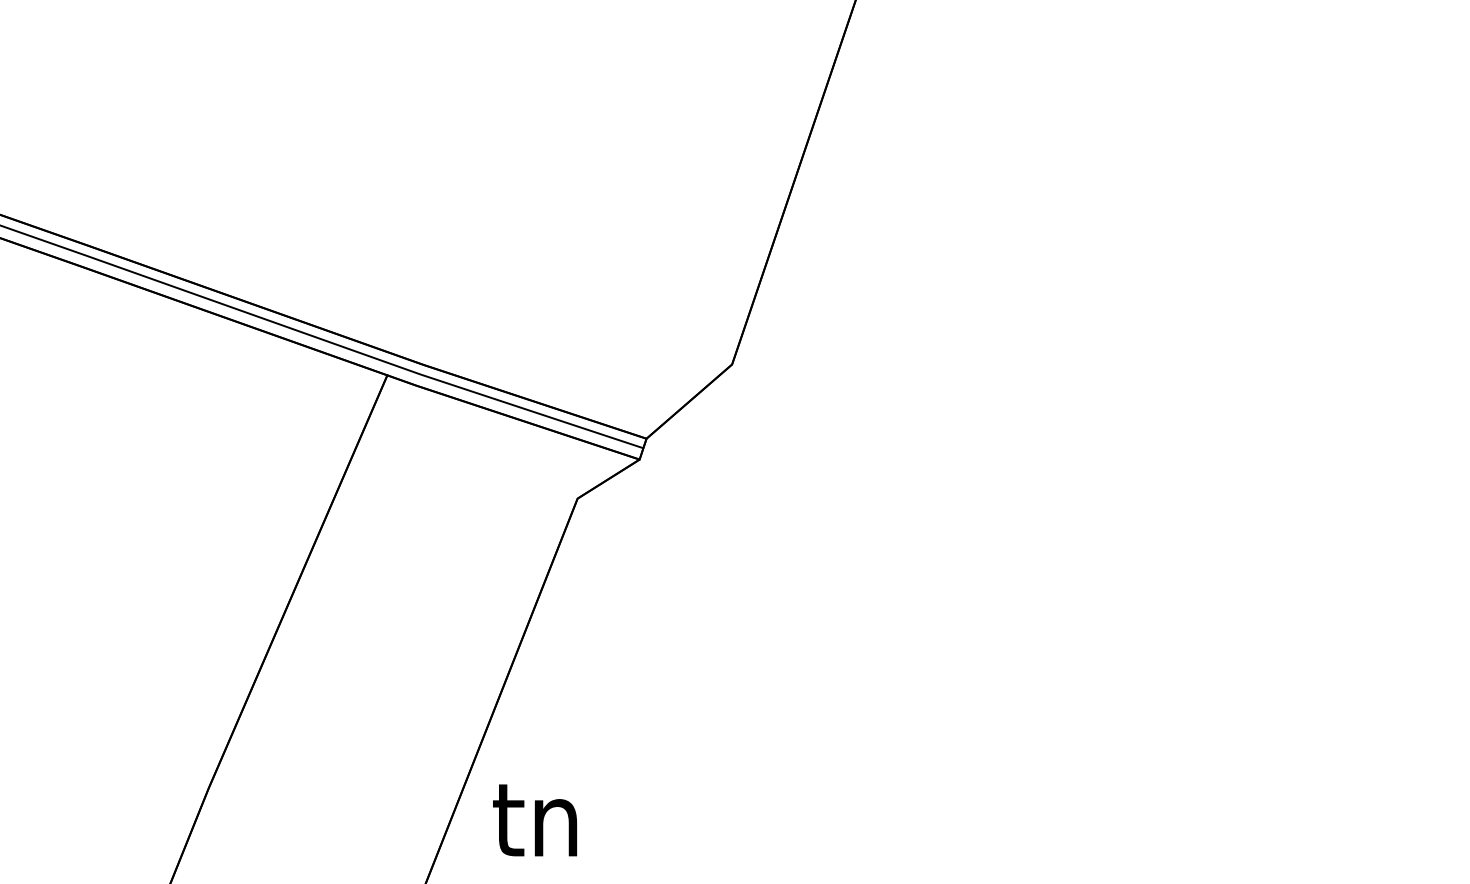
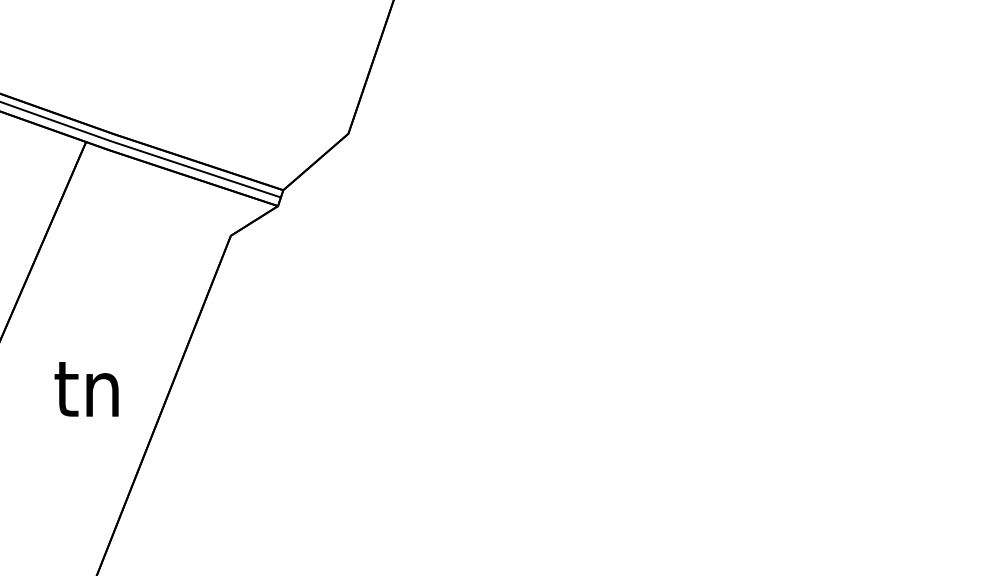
text: (534, 820) -> (86, 389), moved

